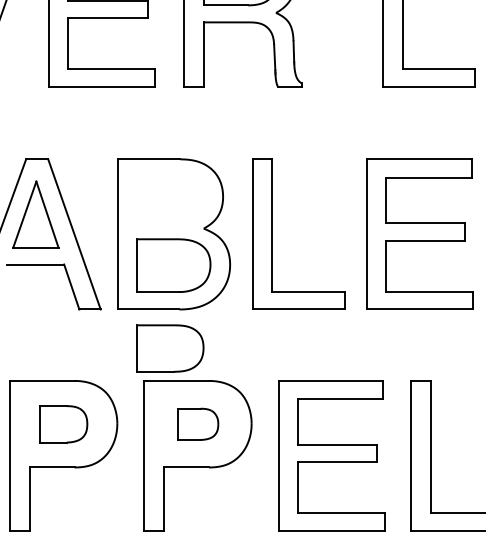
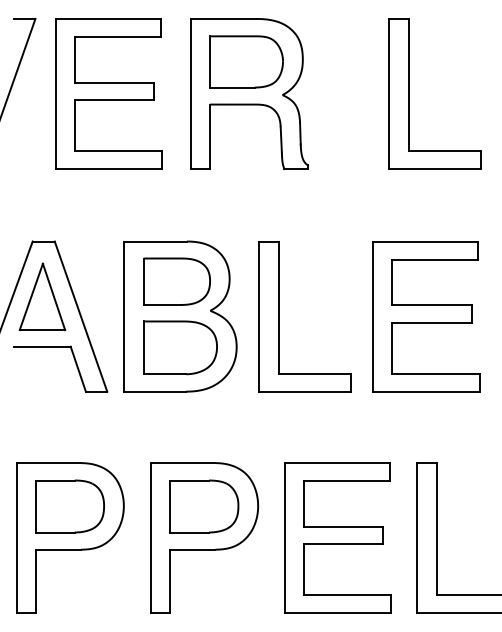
part: (169, 348) -> (176, 281), moved
part: (62, 424) -> (69, 506), size x1.43
part: (197, 424) -> (204, 506), size x1.67

